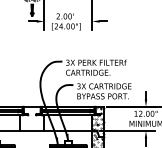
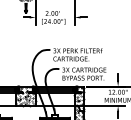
hatch: (31, 117) -> (25, 95), added

